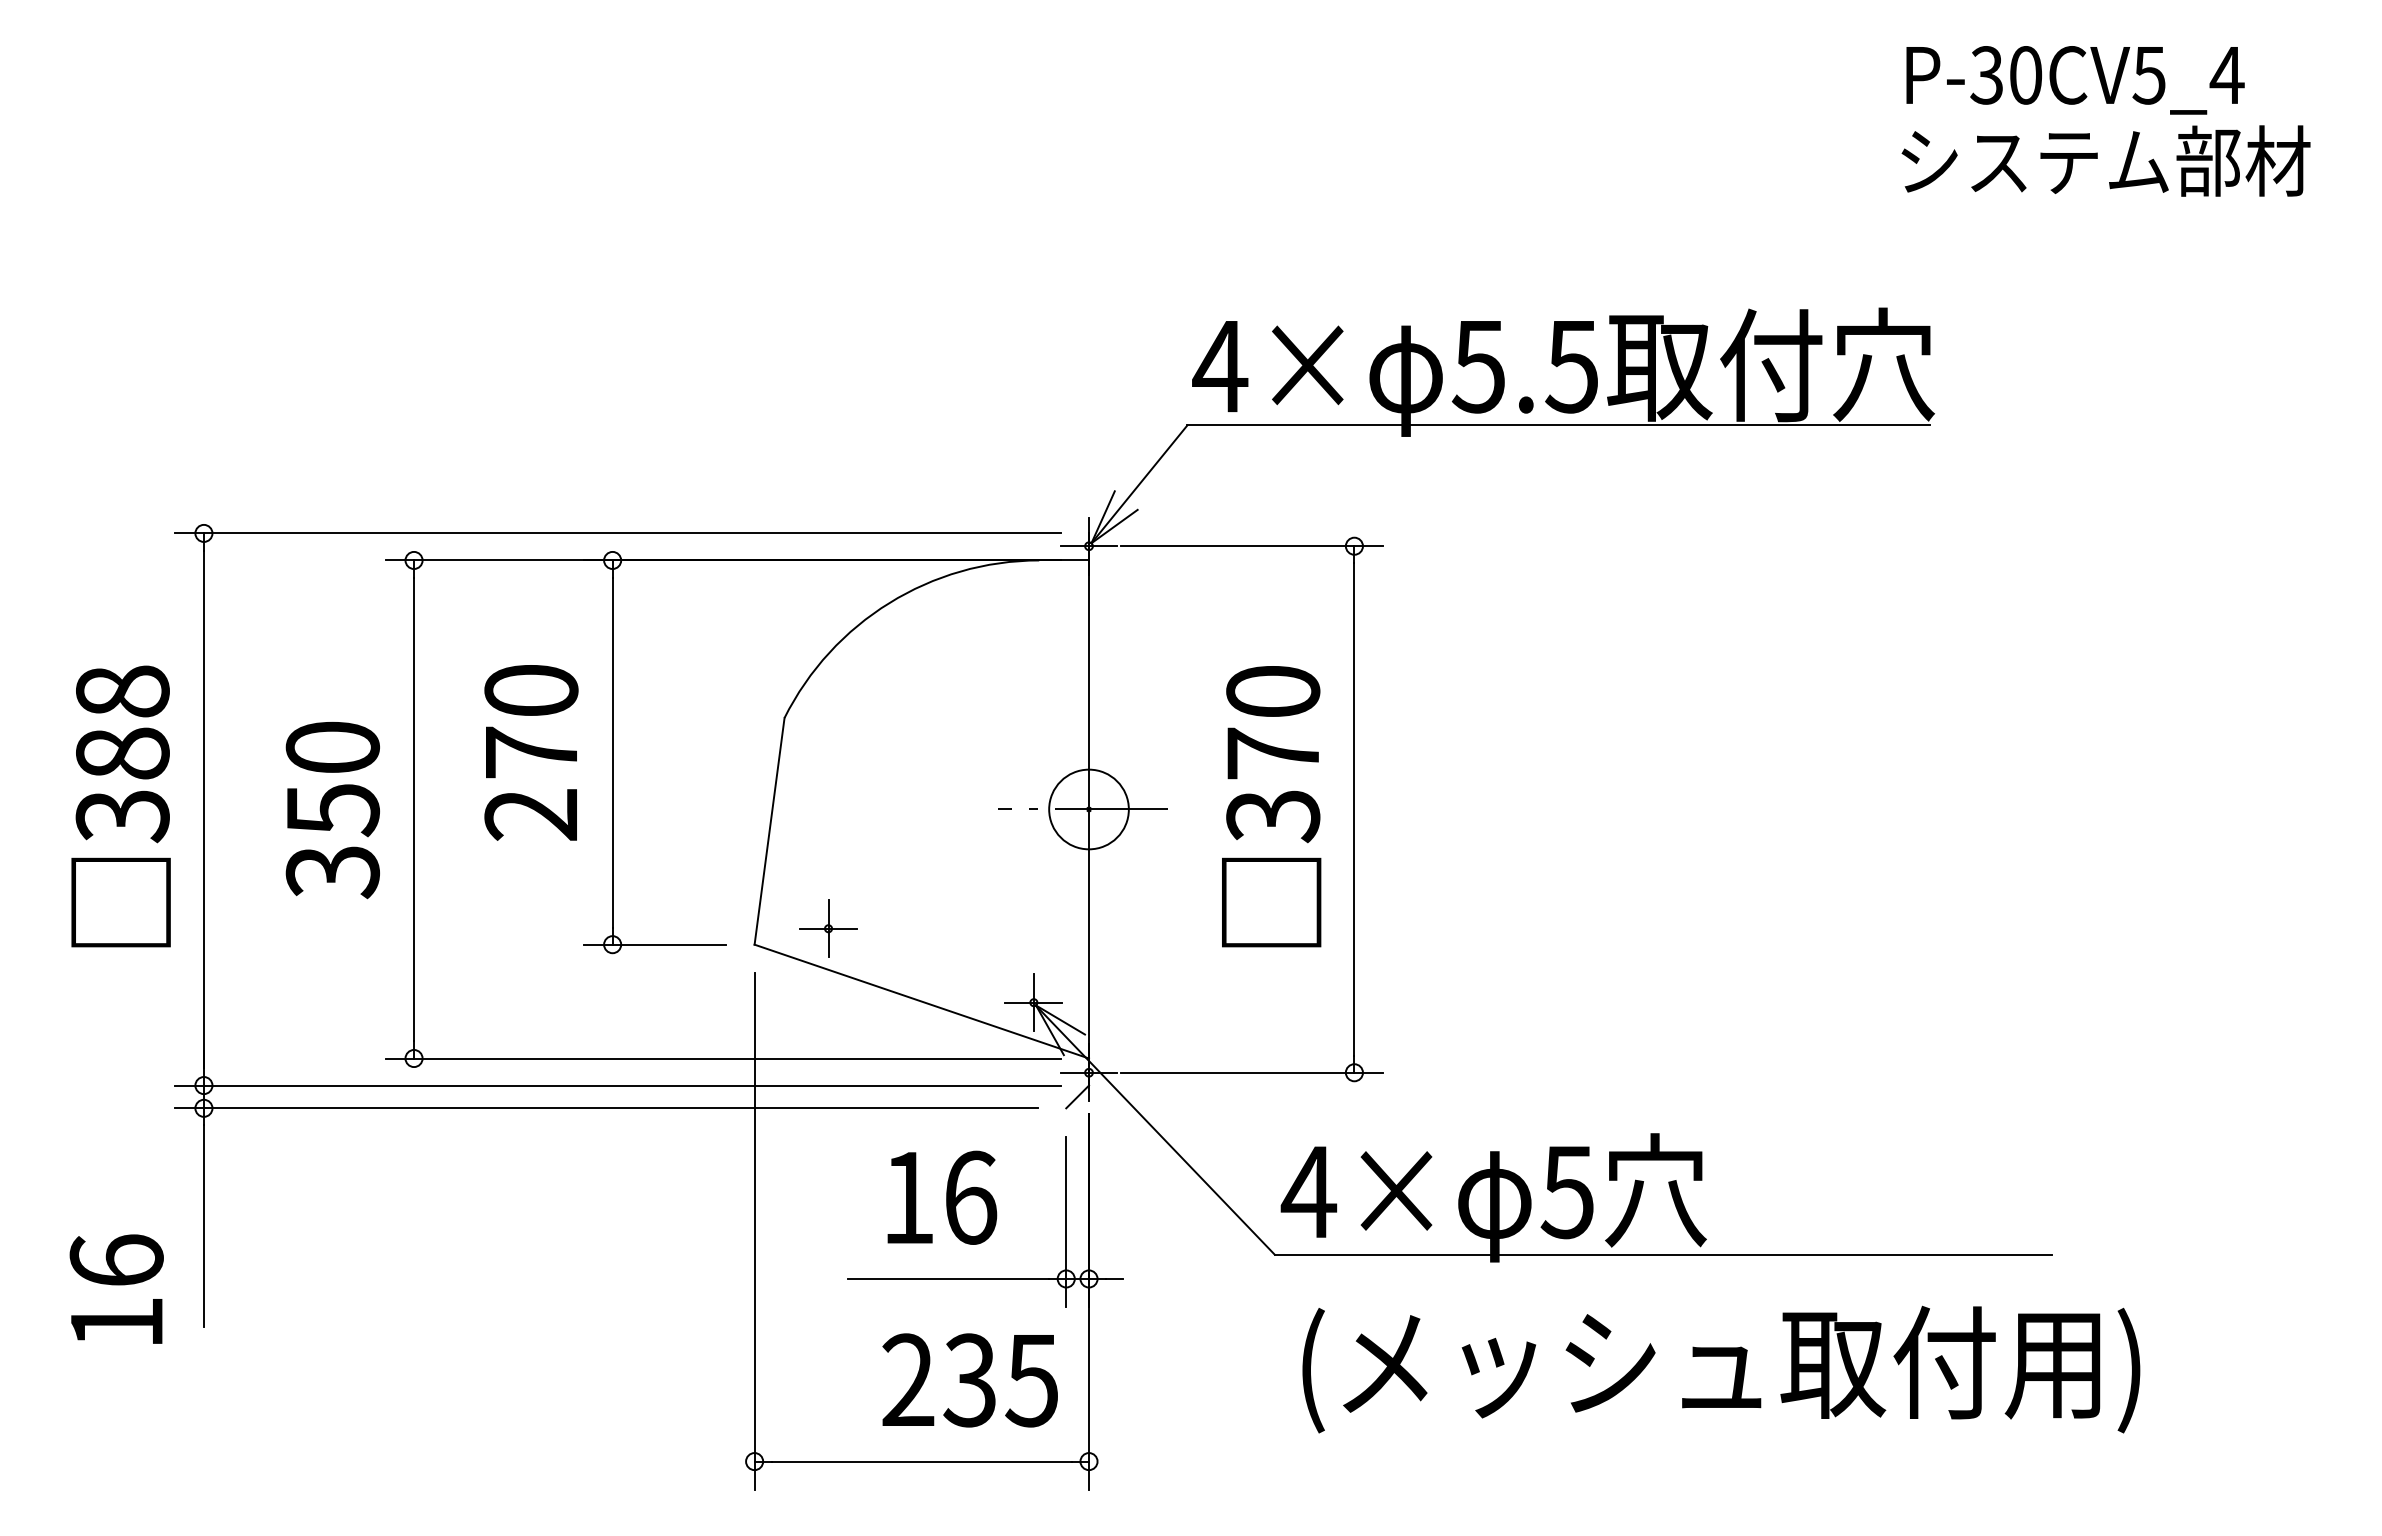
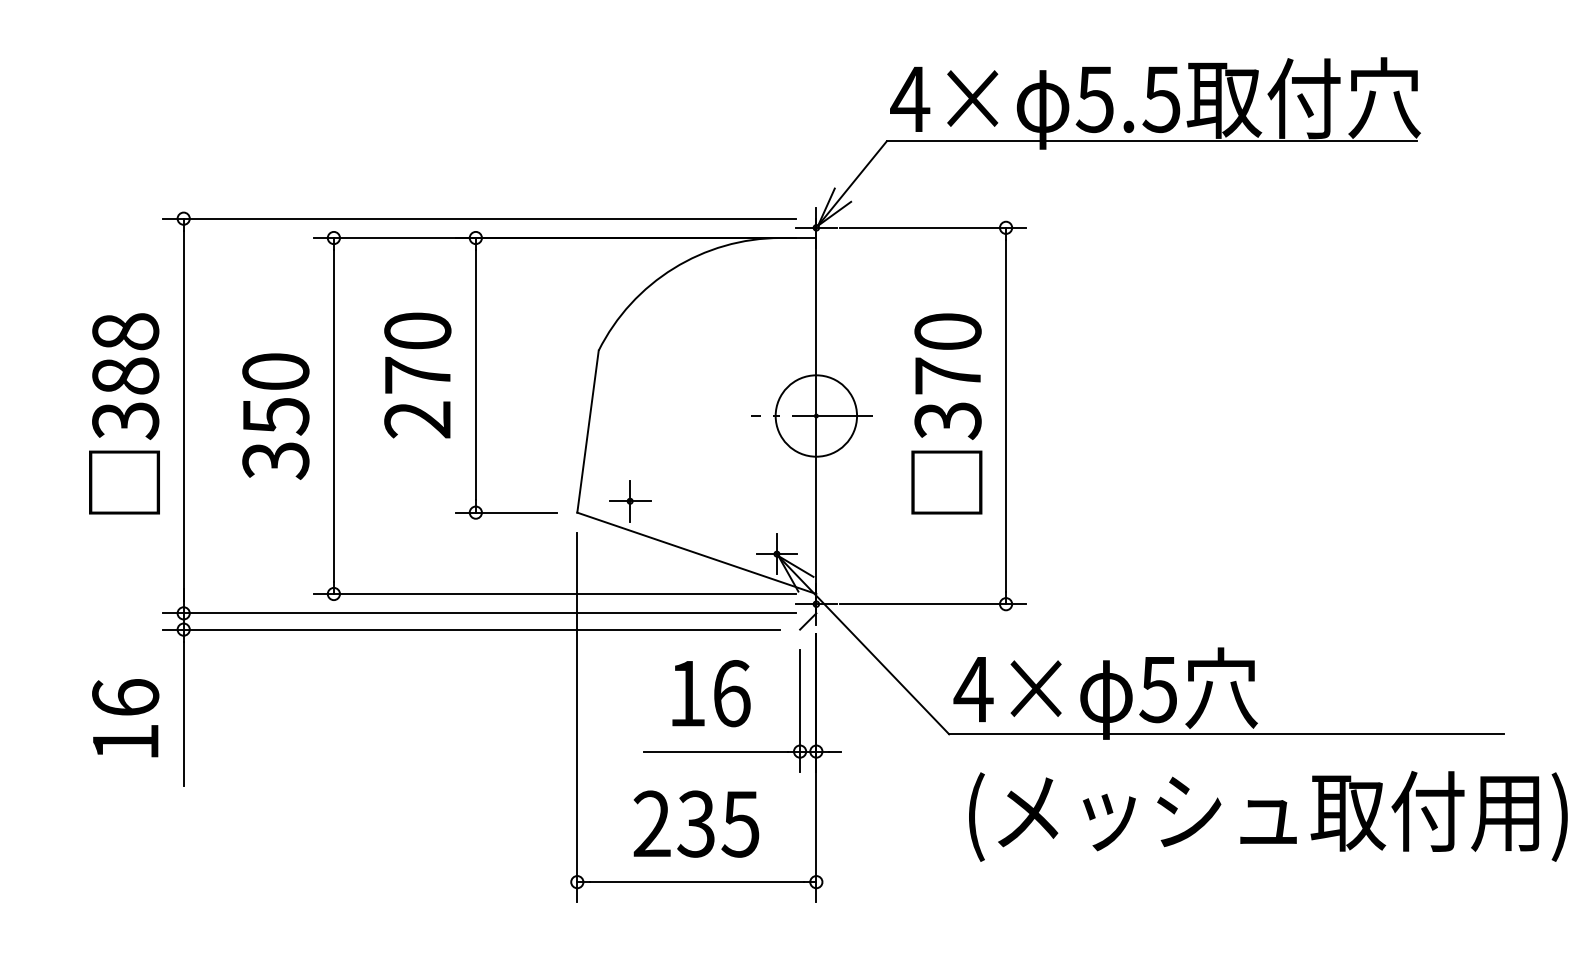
circle: (1088, 809) -> (815, 416), size x1.43
text: (116, 1288) -> (125, 717), moved
text: (969, 1380) -> (695, 824), moved

